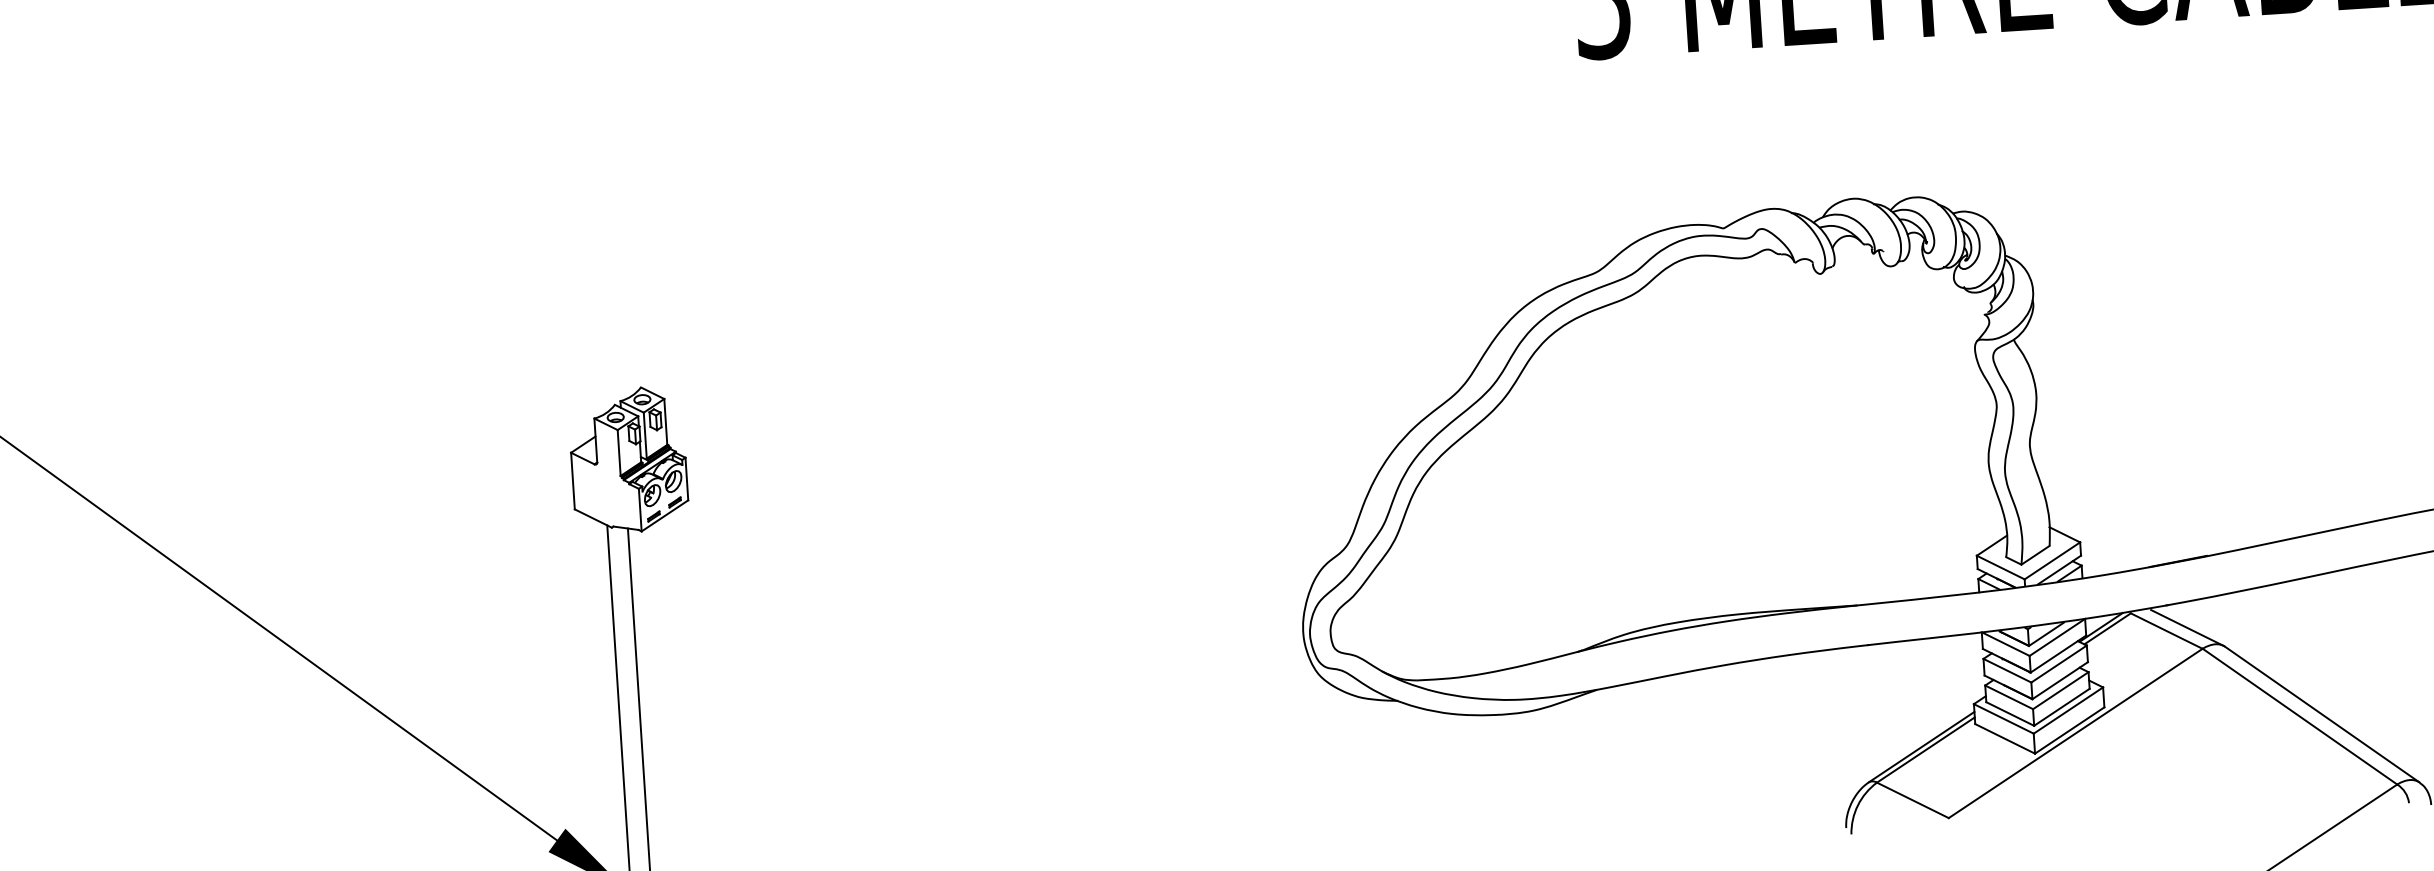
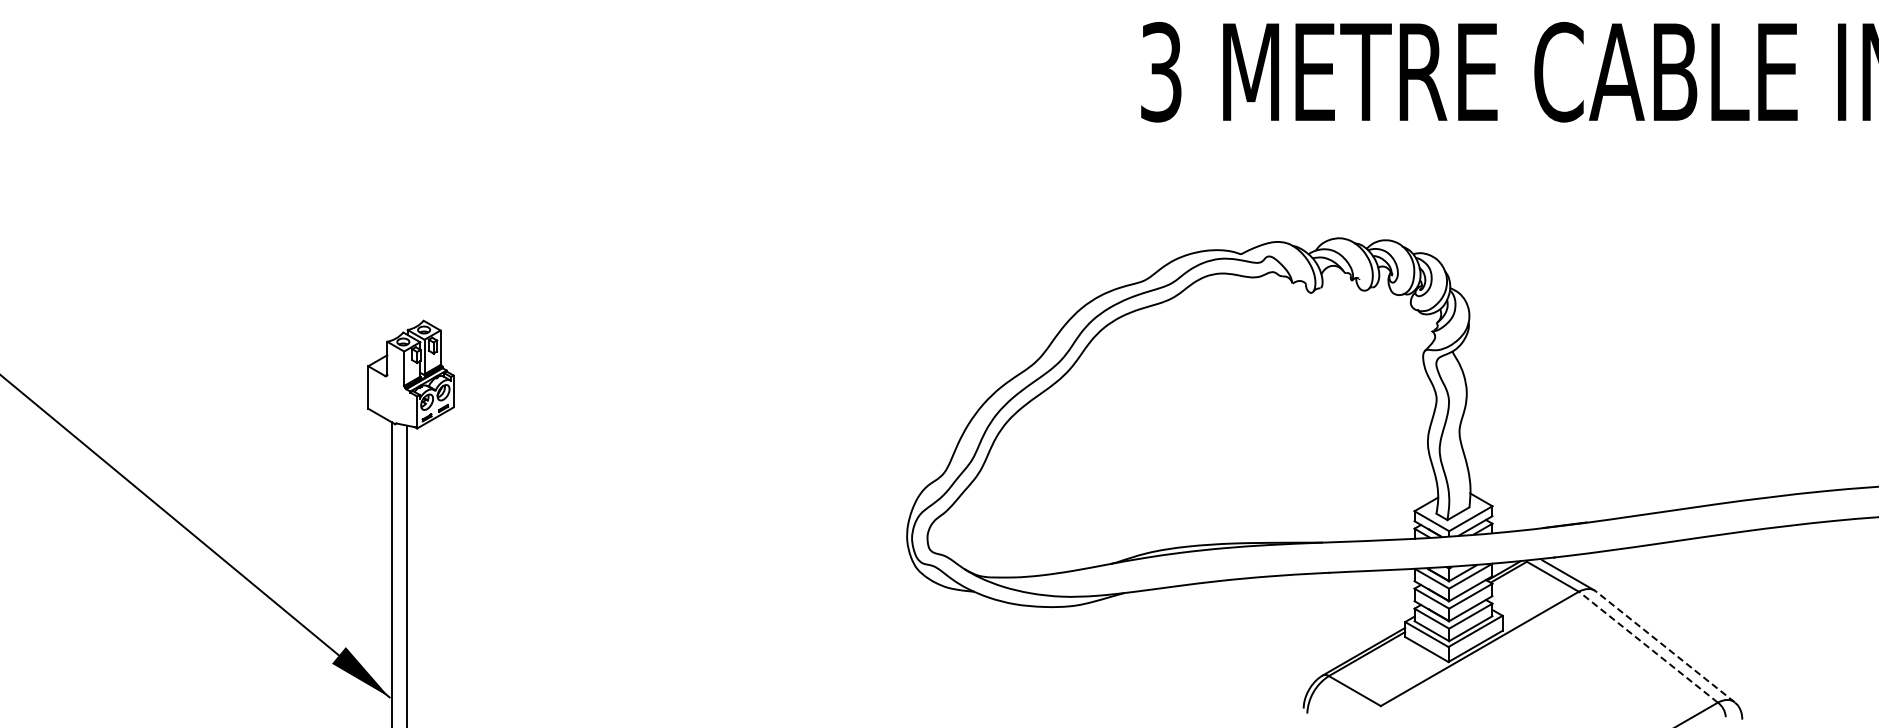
line: (2322, 714) -> (1665, 646), solid -> dashed
line: (2300, 717) -> (1648, 647), solid -> dashed

